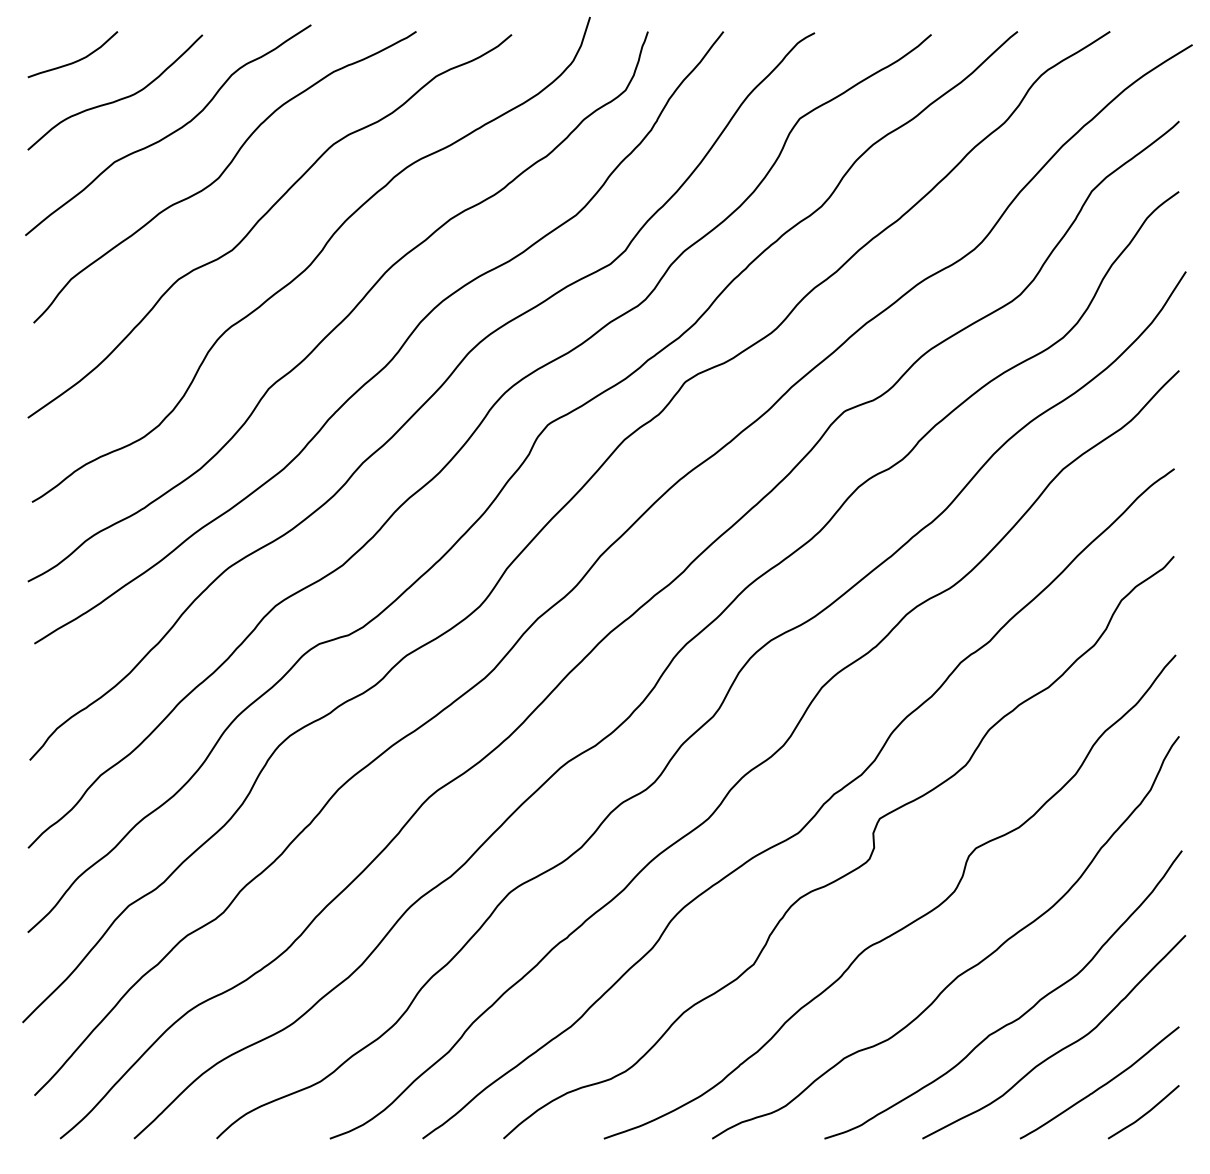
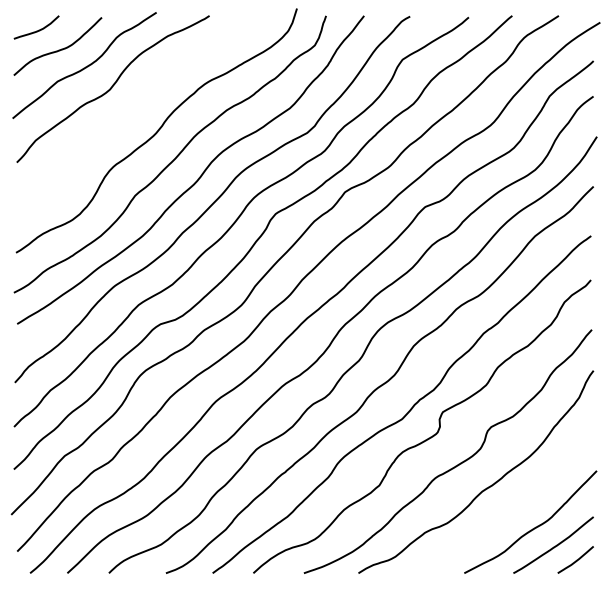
curve: (263, 219) -> (132, 110), removed
curve: (1018, 1016) -> (512, 511), removed

